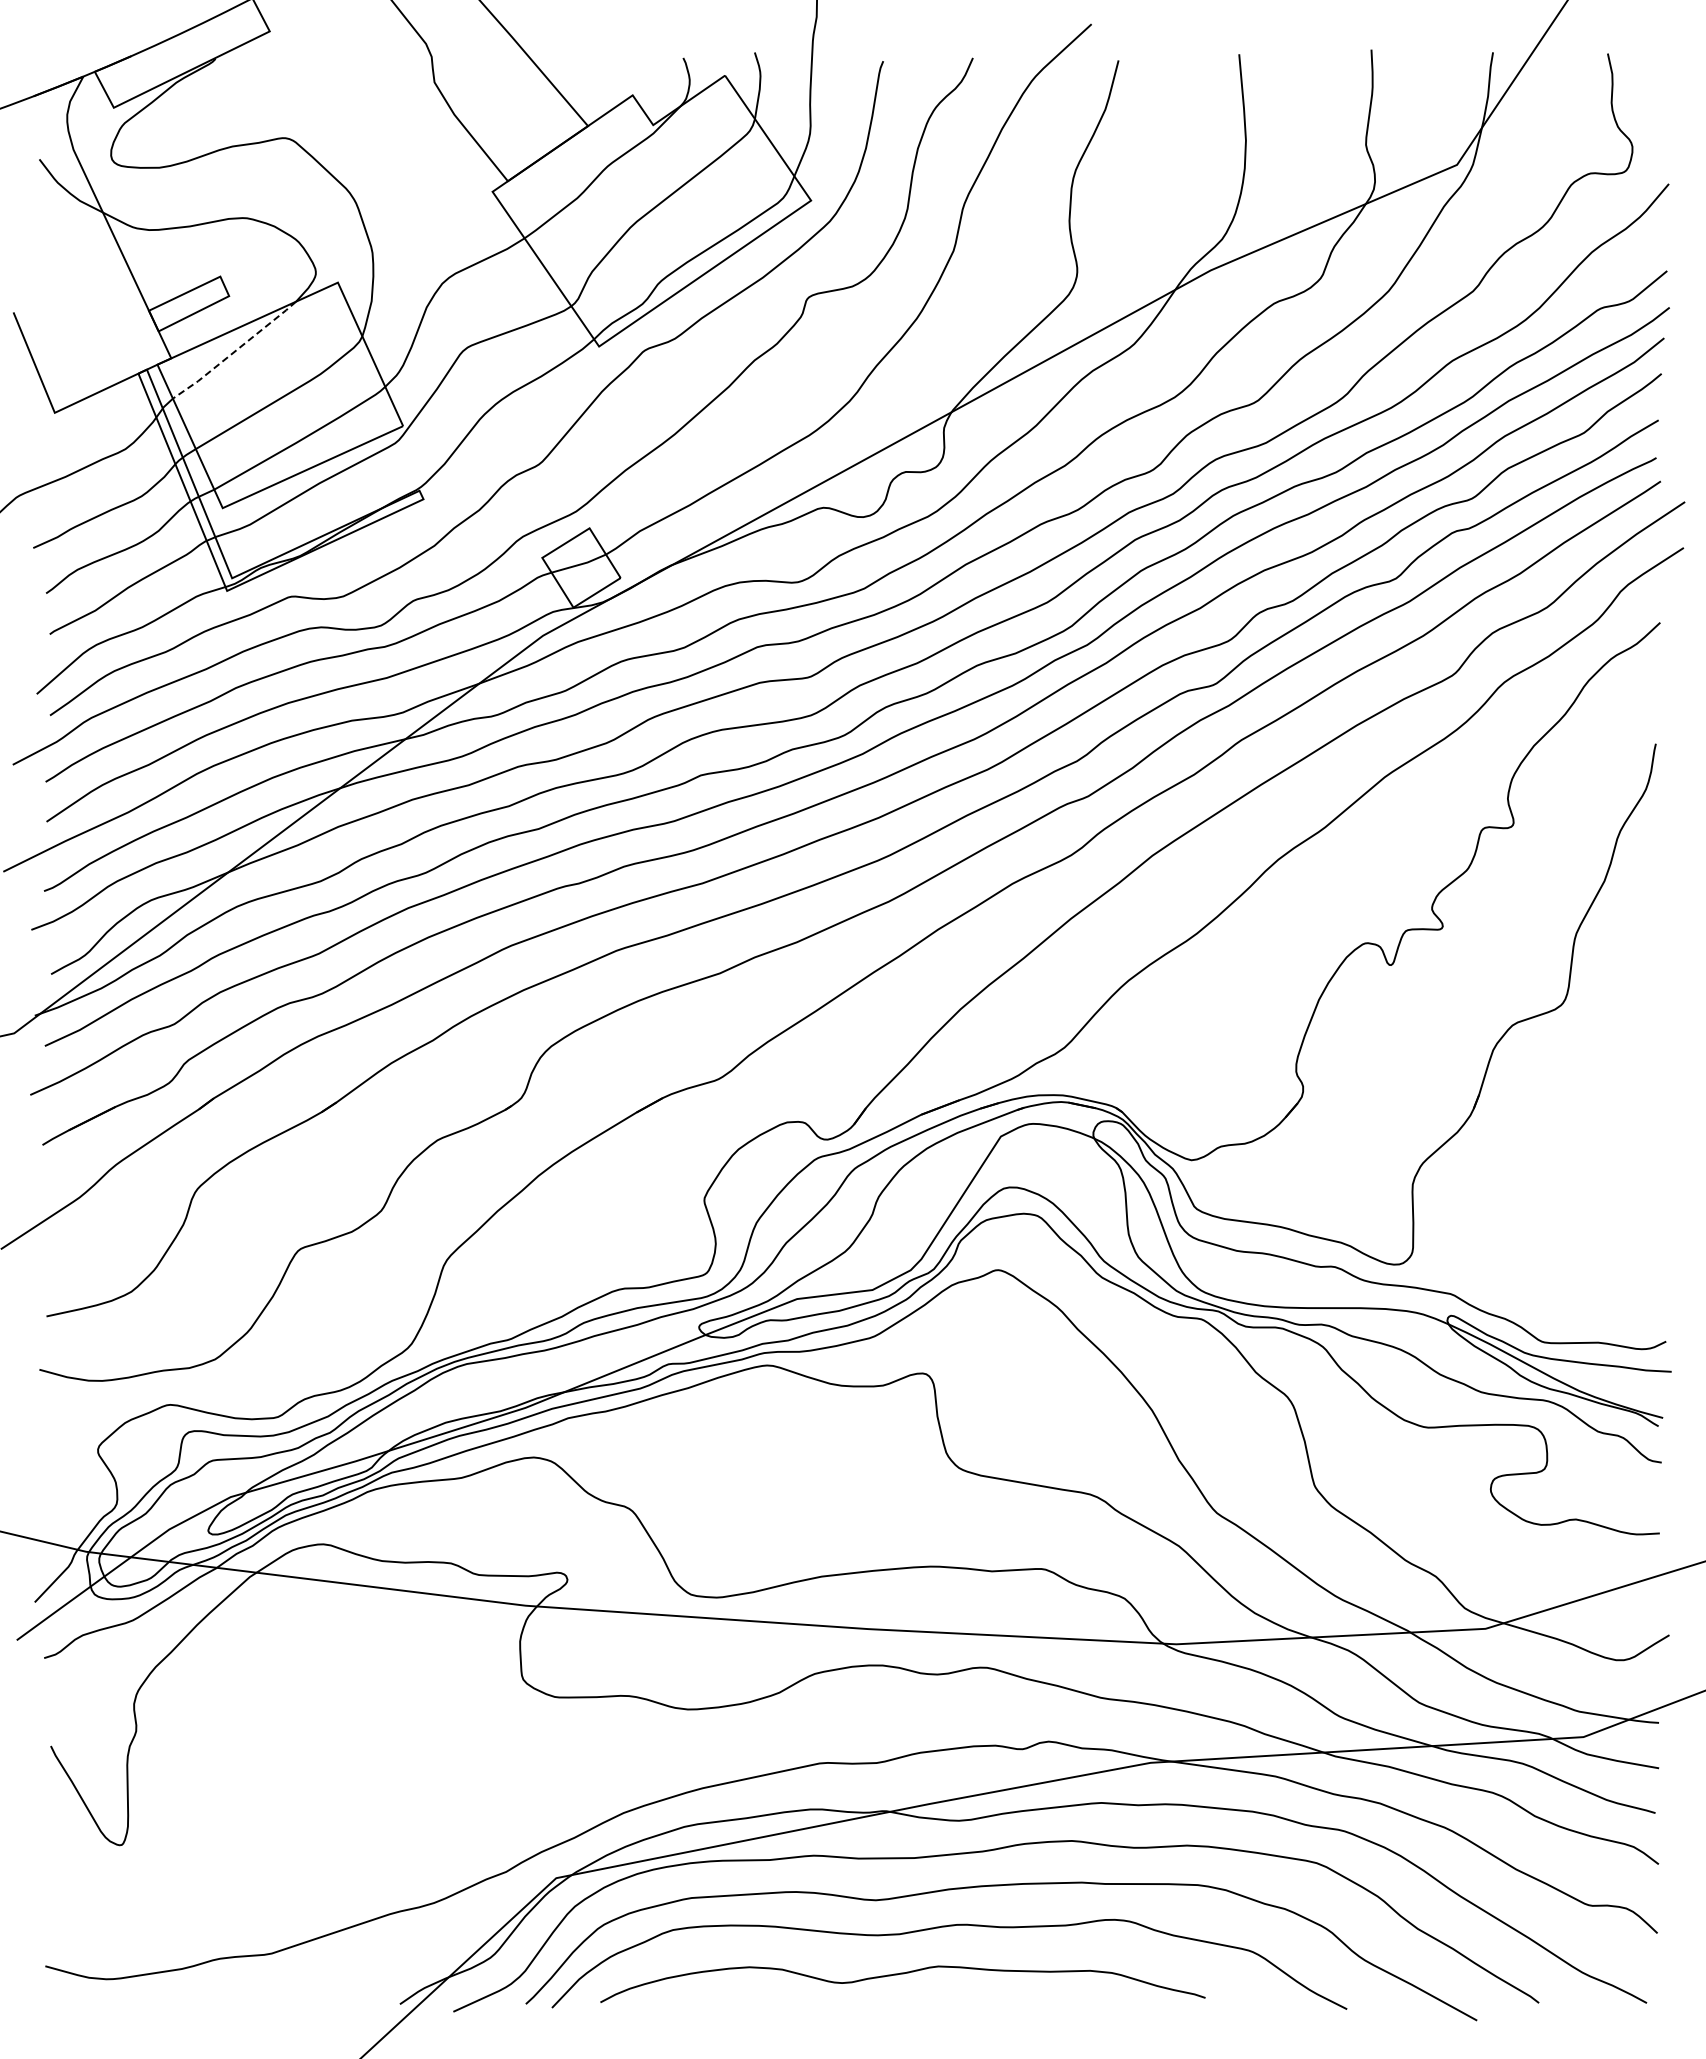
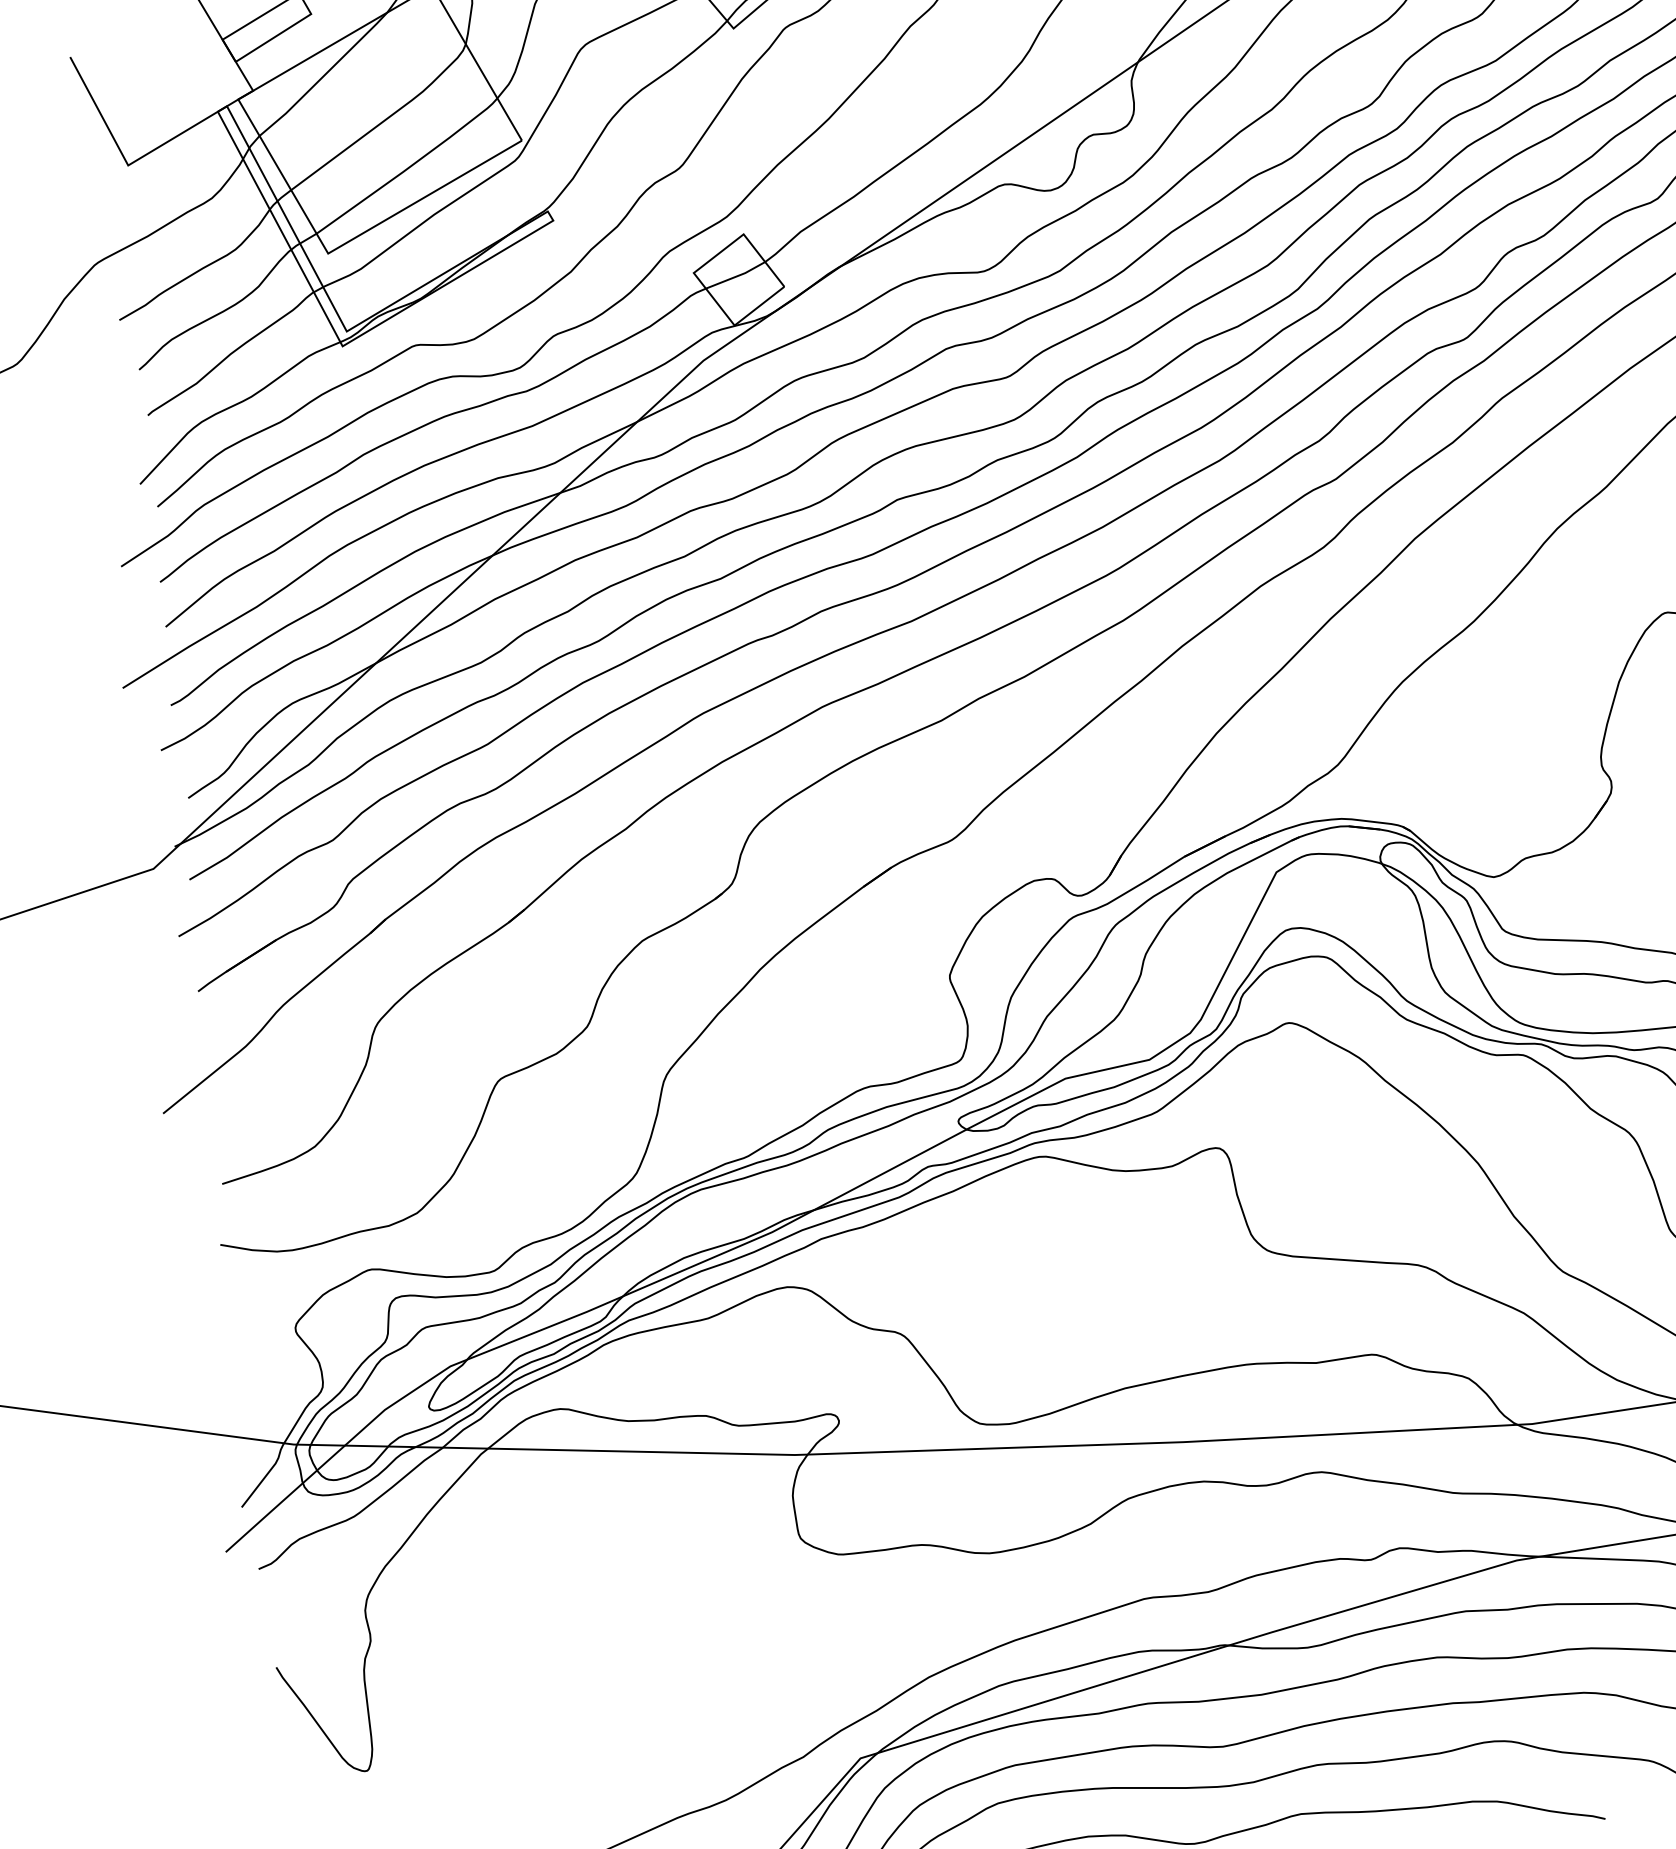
line: (235, 351) -> (324, 75), dashed -> solid

